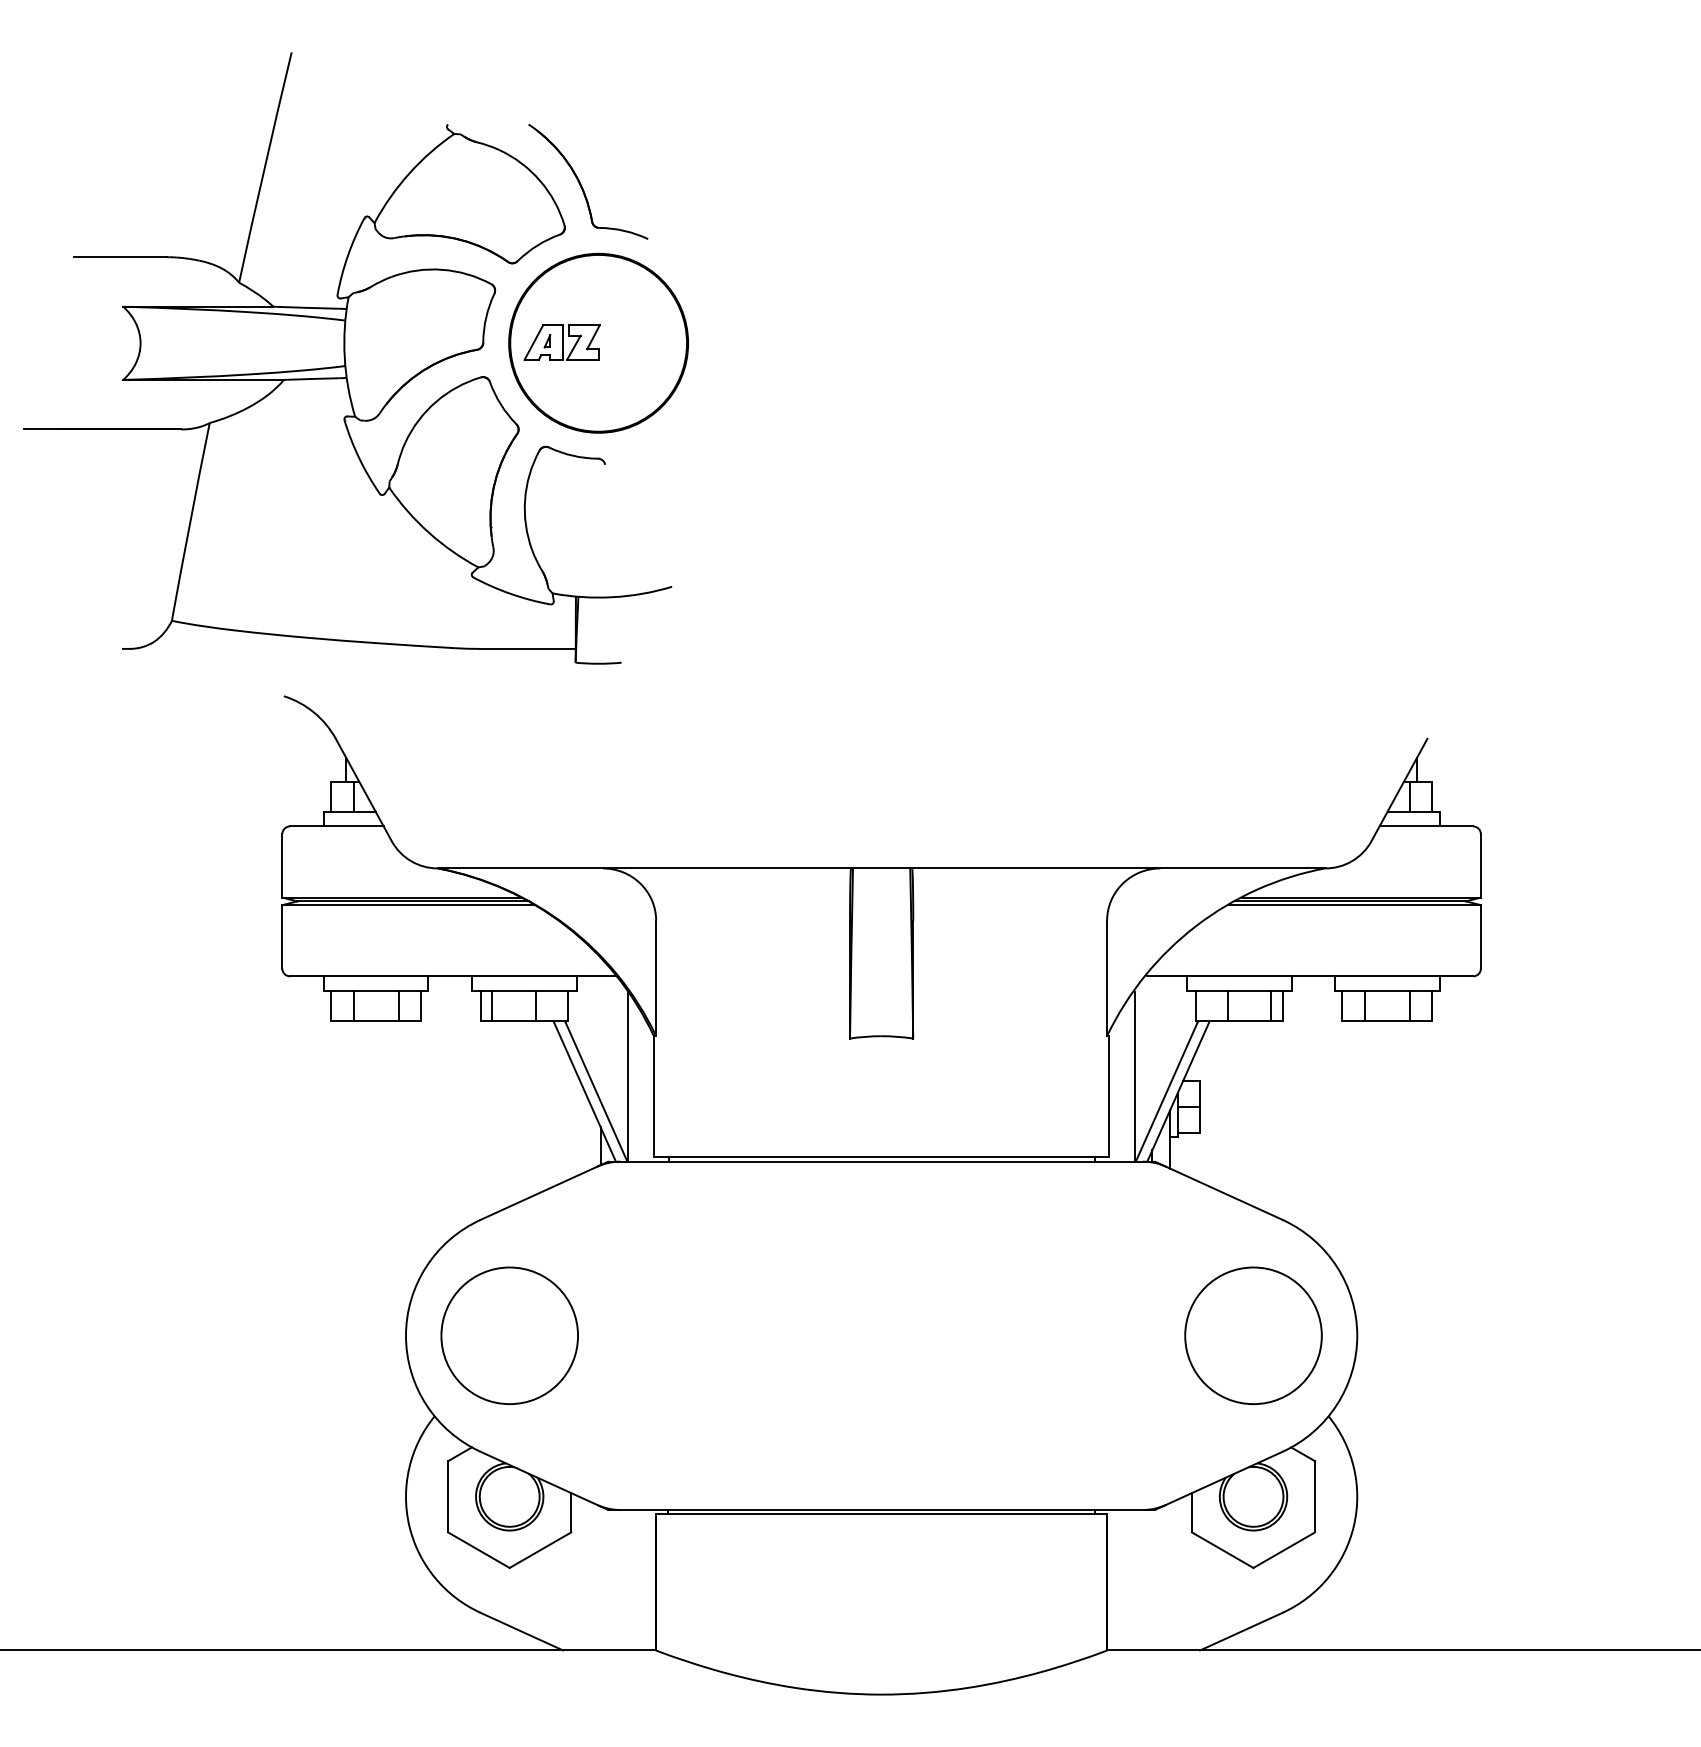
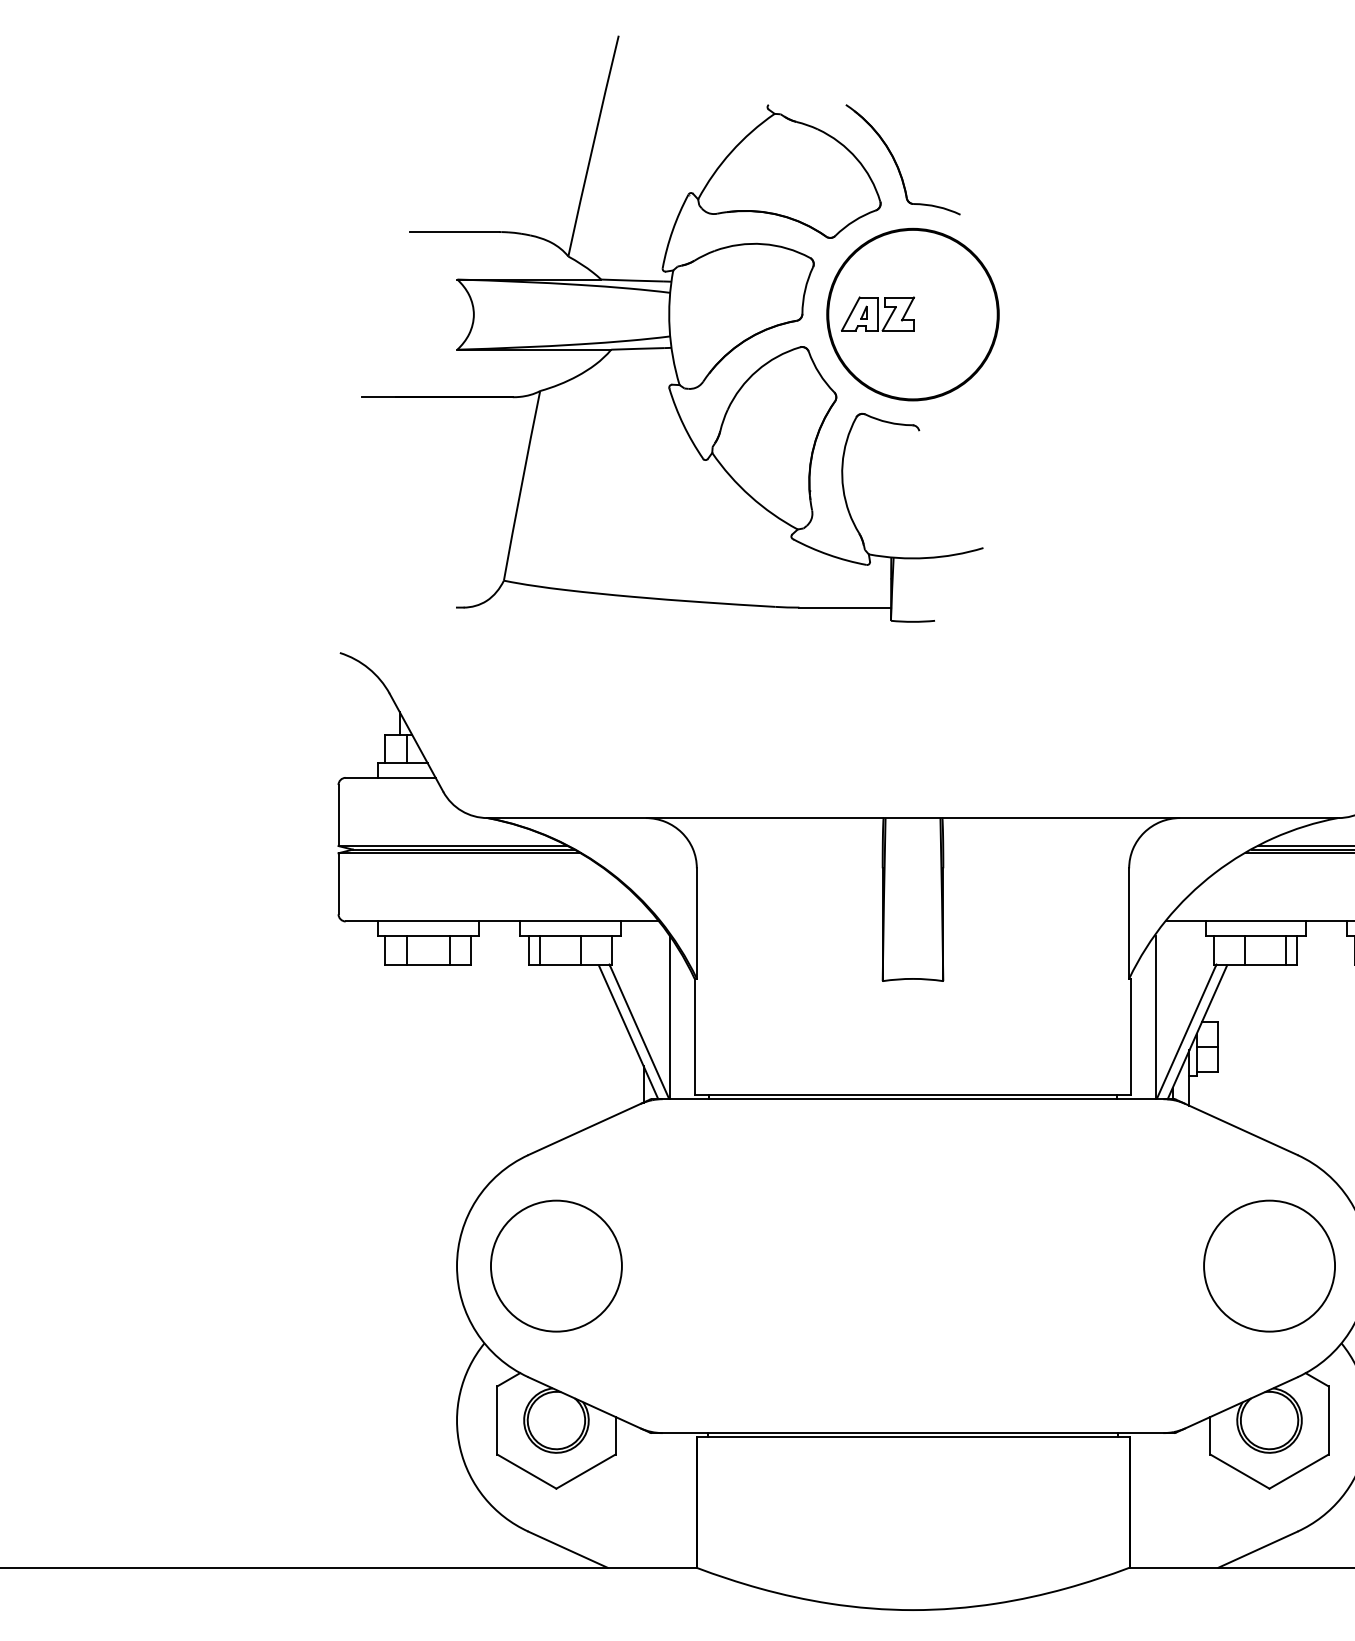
part: (355, 358) -> (679, 329), moved

